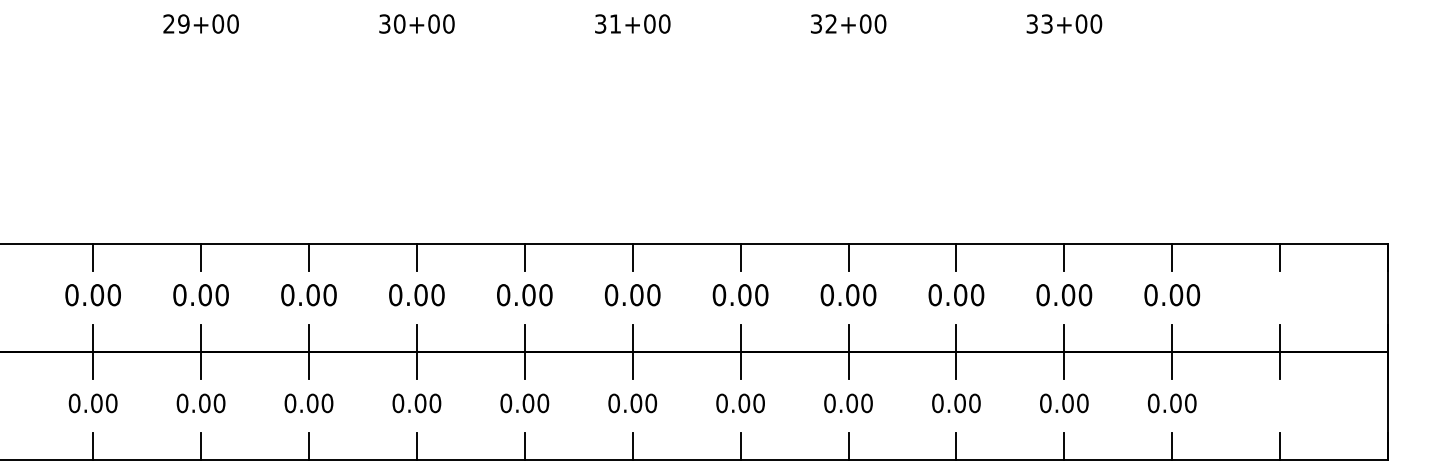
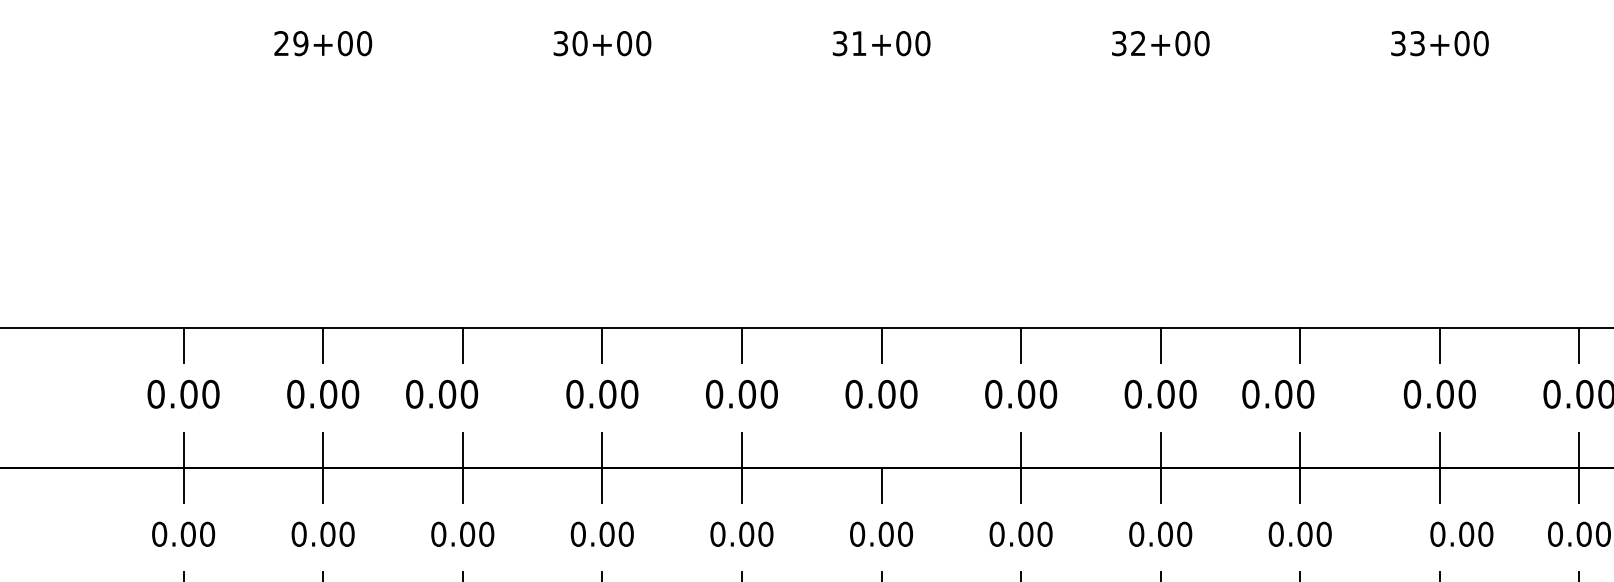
text: (308, 295) -> (441, 394), moved
text: (956, 295) -> (1278, 394), moved
line: (632, 337) -> (881, 449), removed
text: (1064, 403) -> (1462, 534), moved

